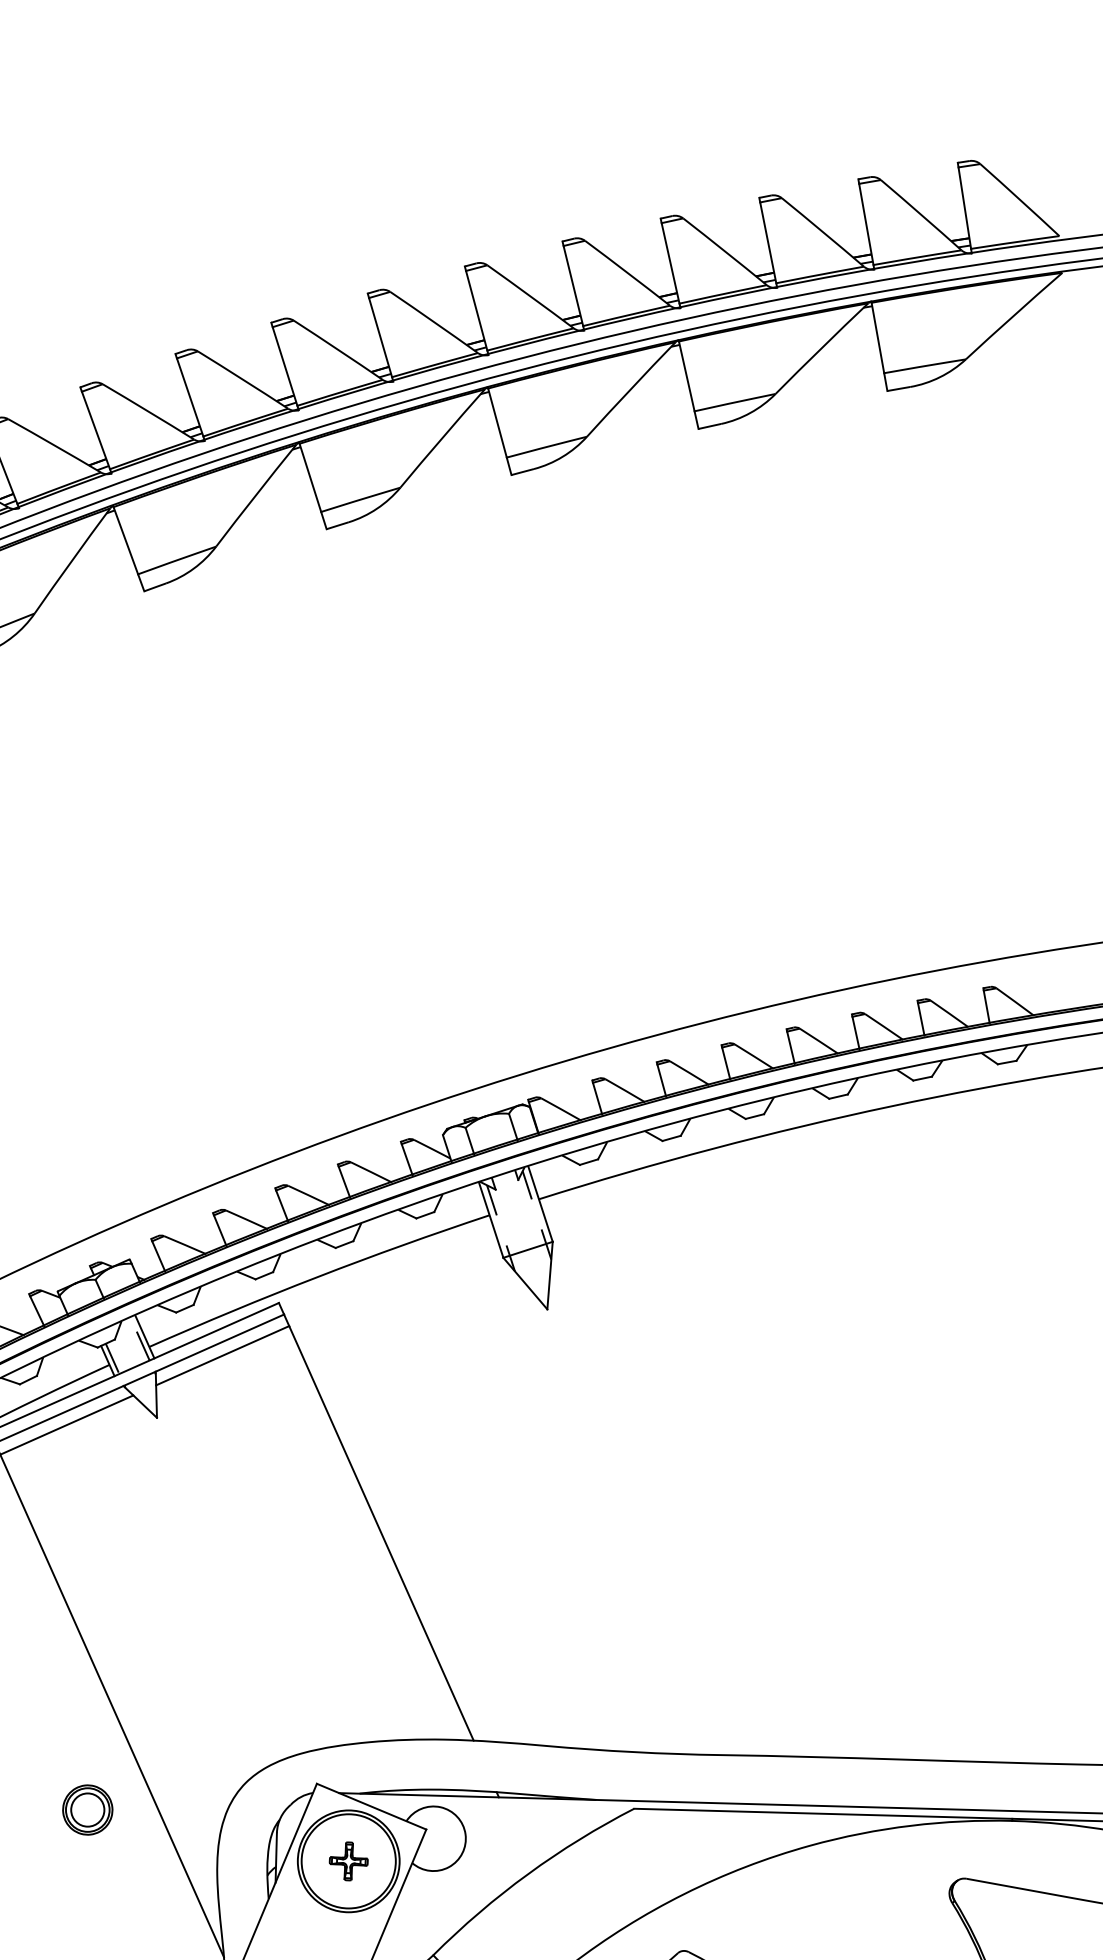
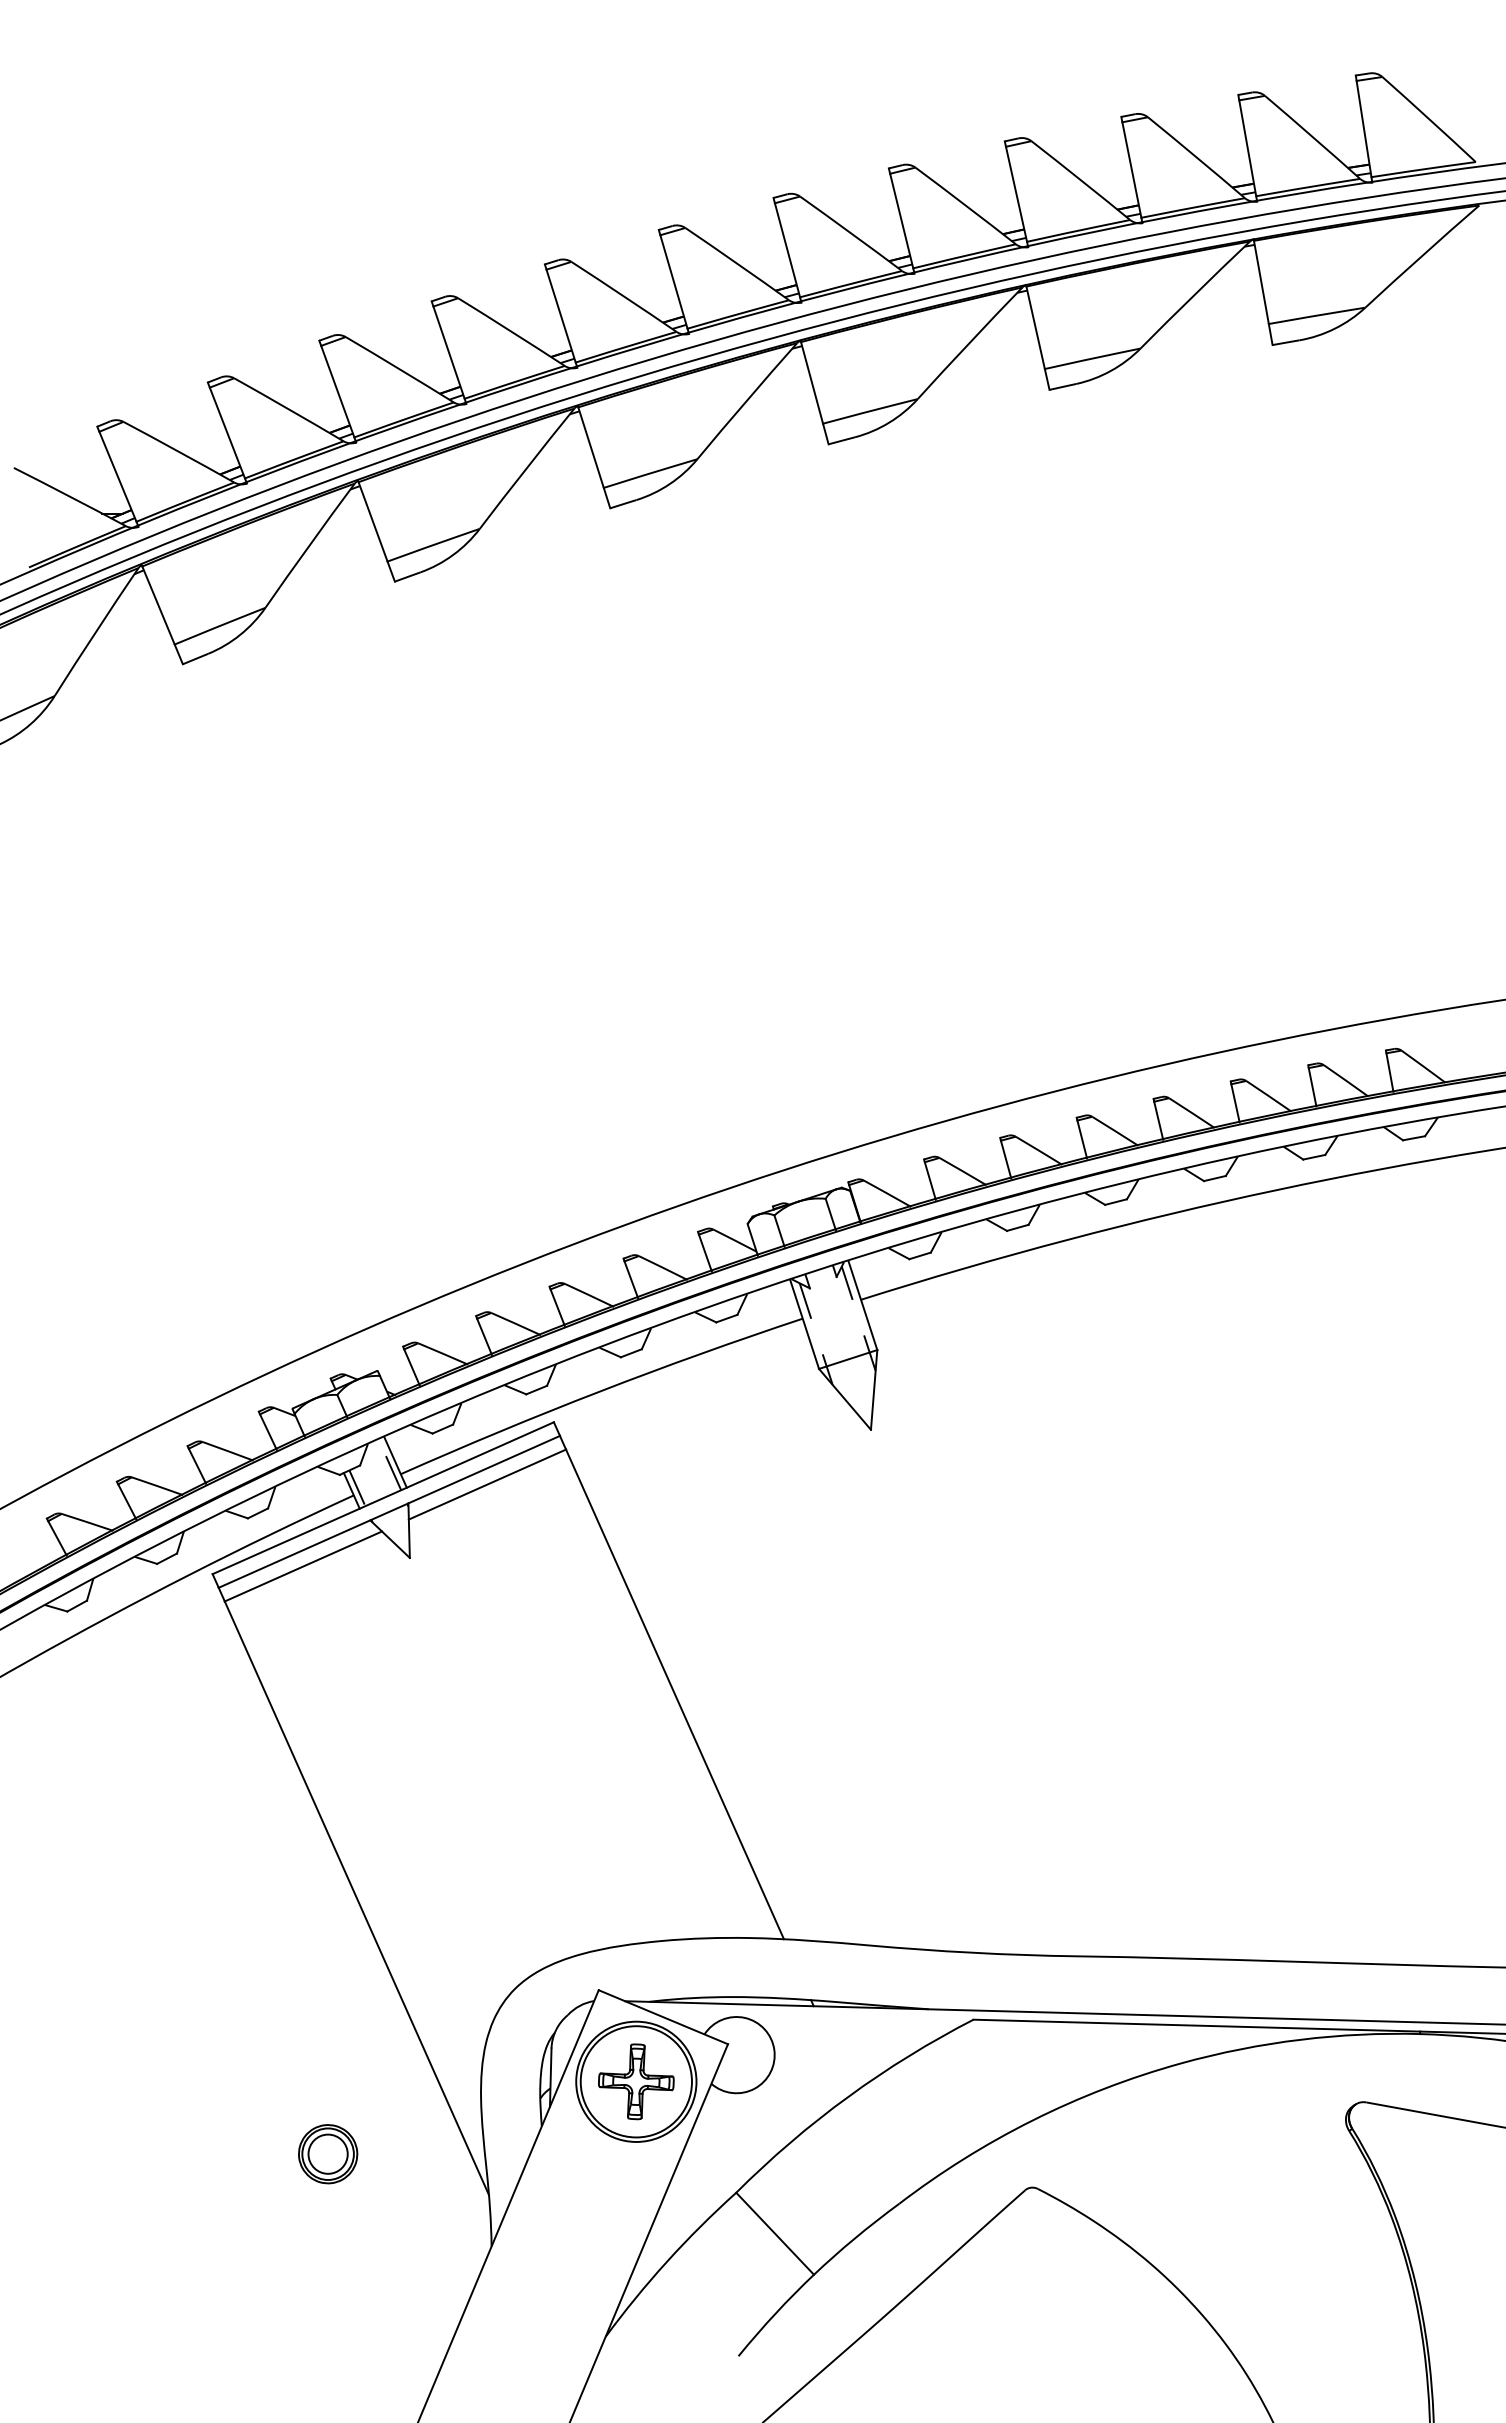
part: (88, 1810) -> (328, 2154), moved
part: (348, 1861) -> (636, 2081), size x1.67

